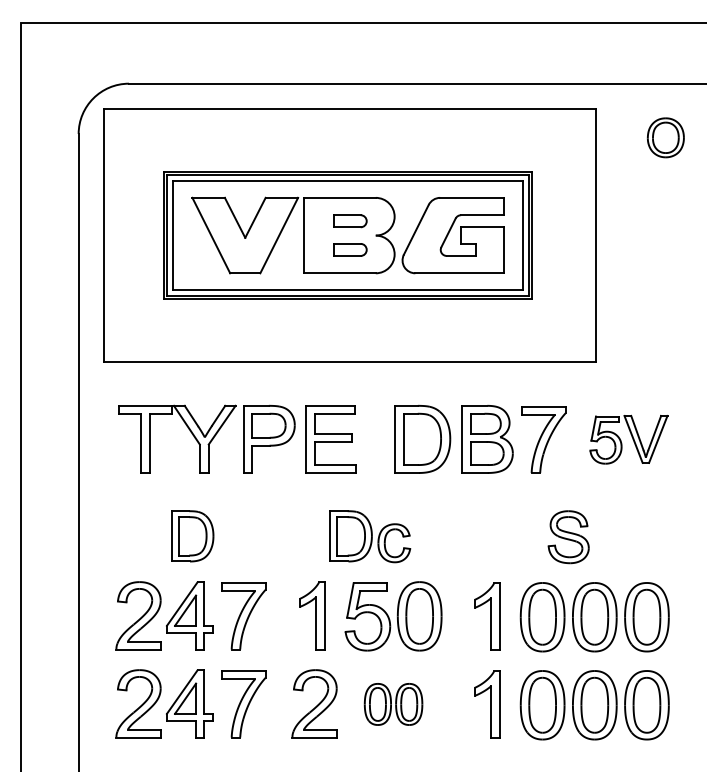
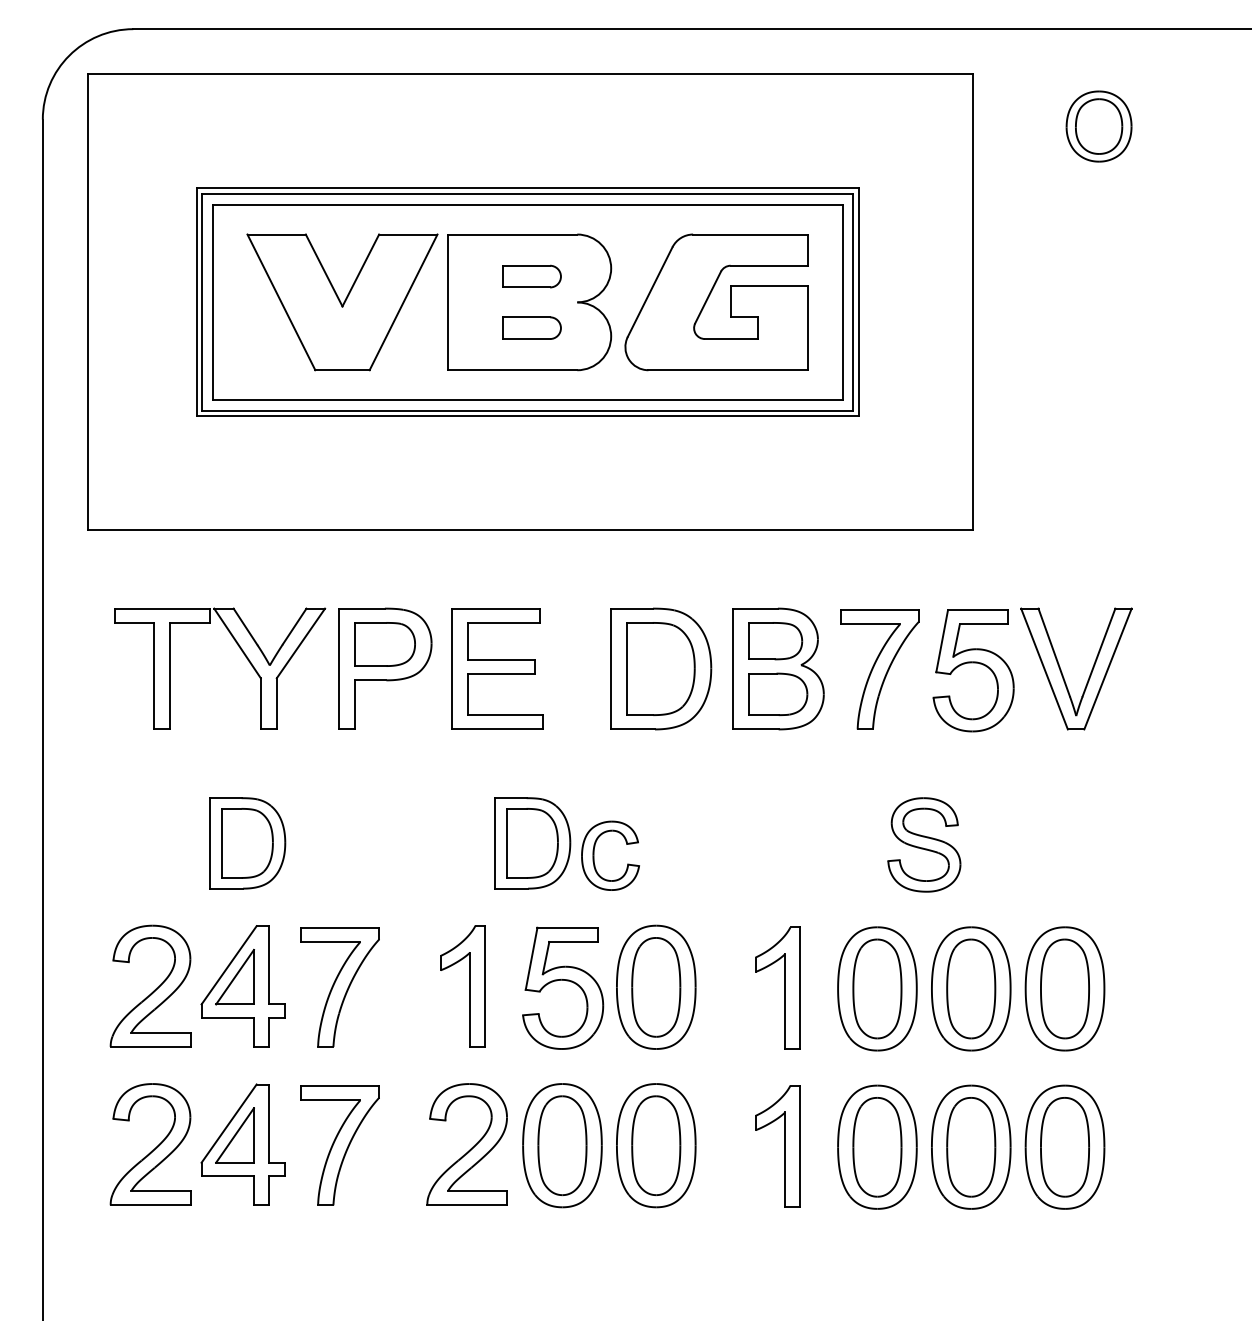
part: (628, 439) -> (1031, 669), size x1.43
part: (393, 704) -> (609, 1145), size x1.67

